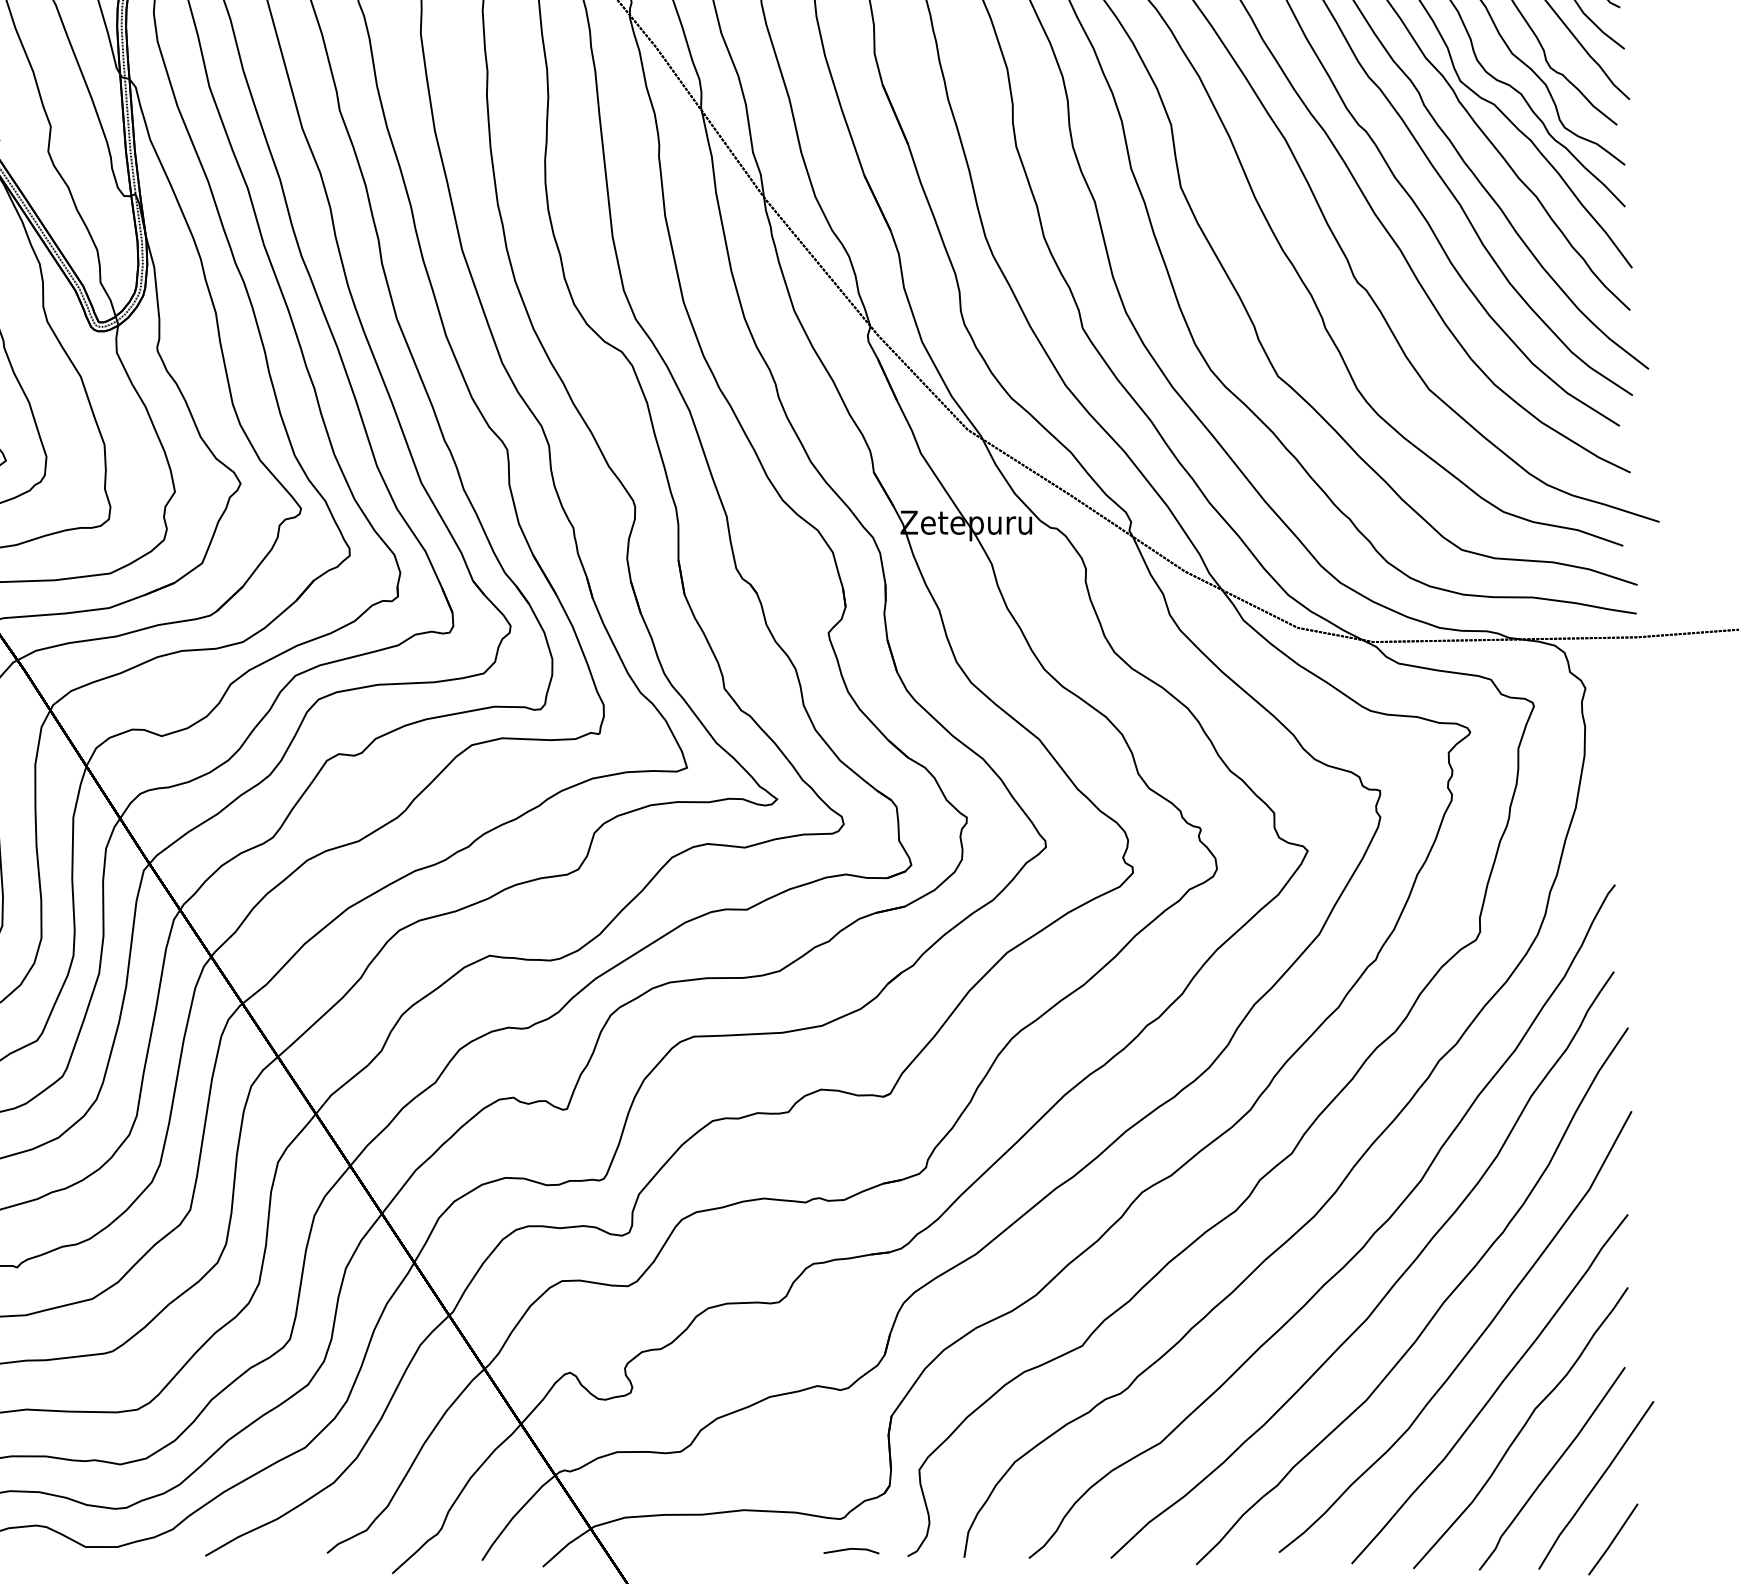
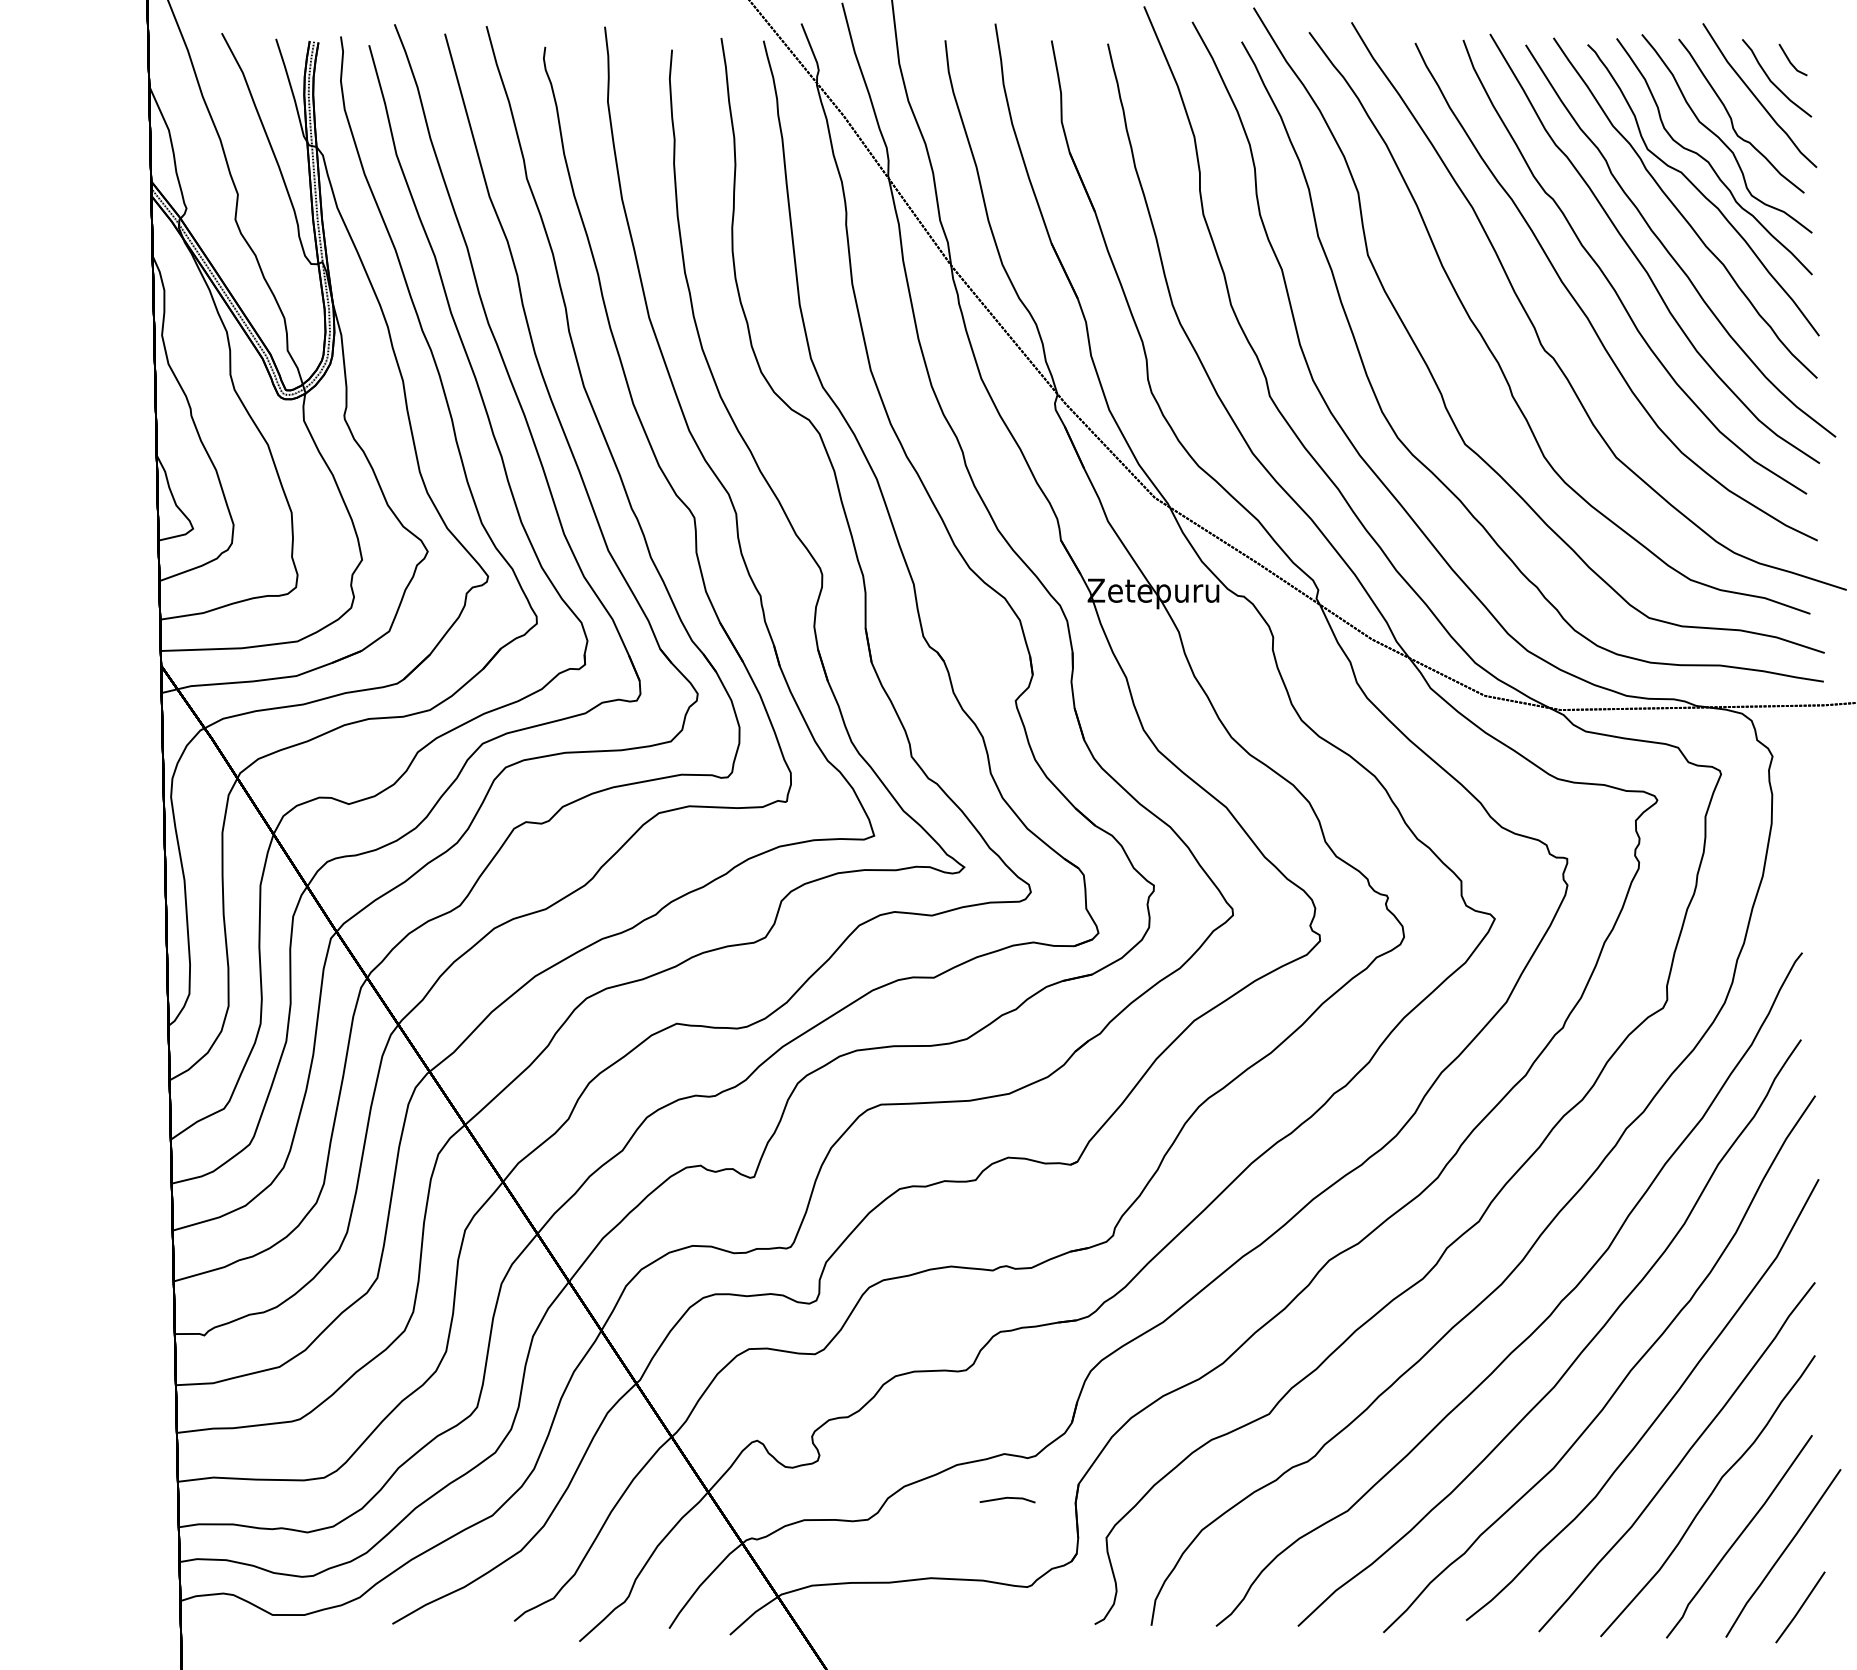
part: (851, 1550) -> (1007, 1499), moved

